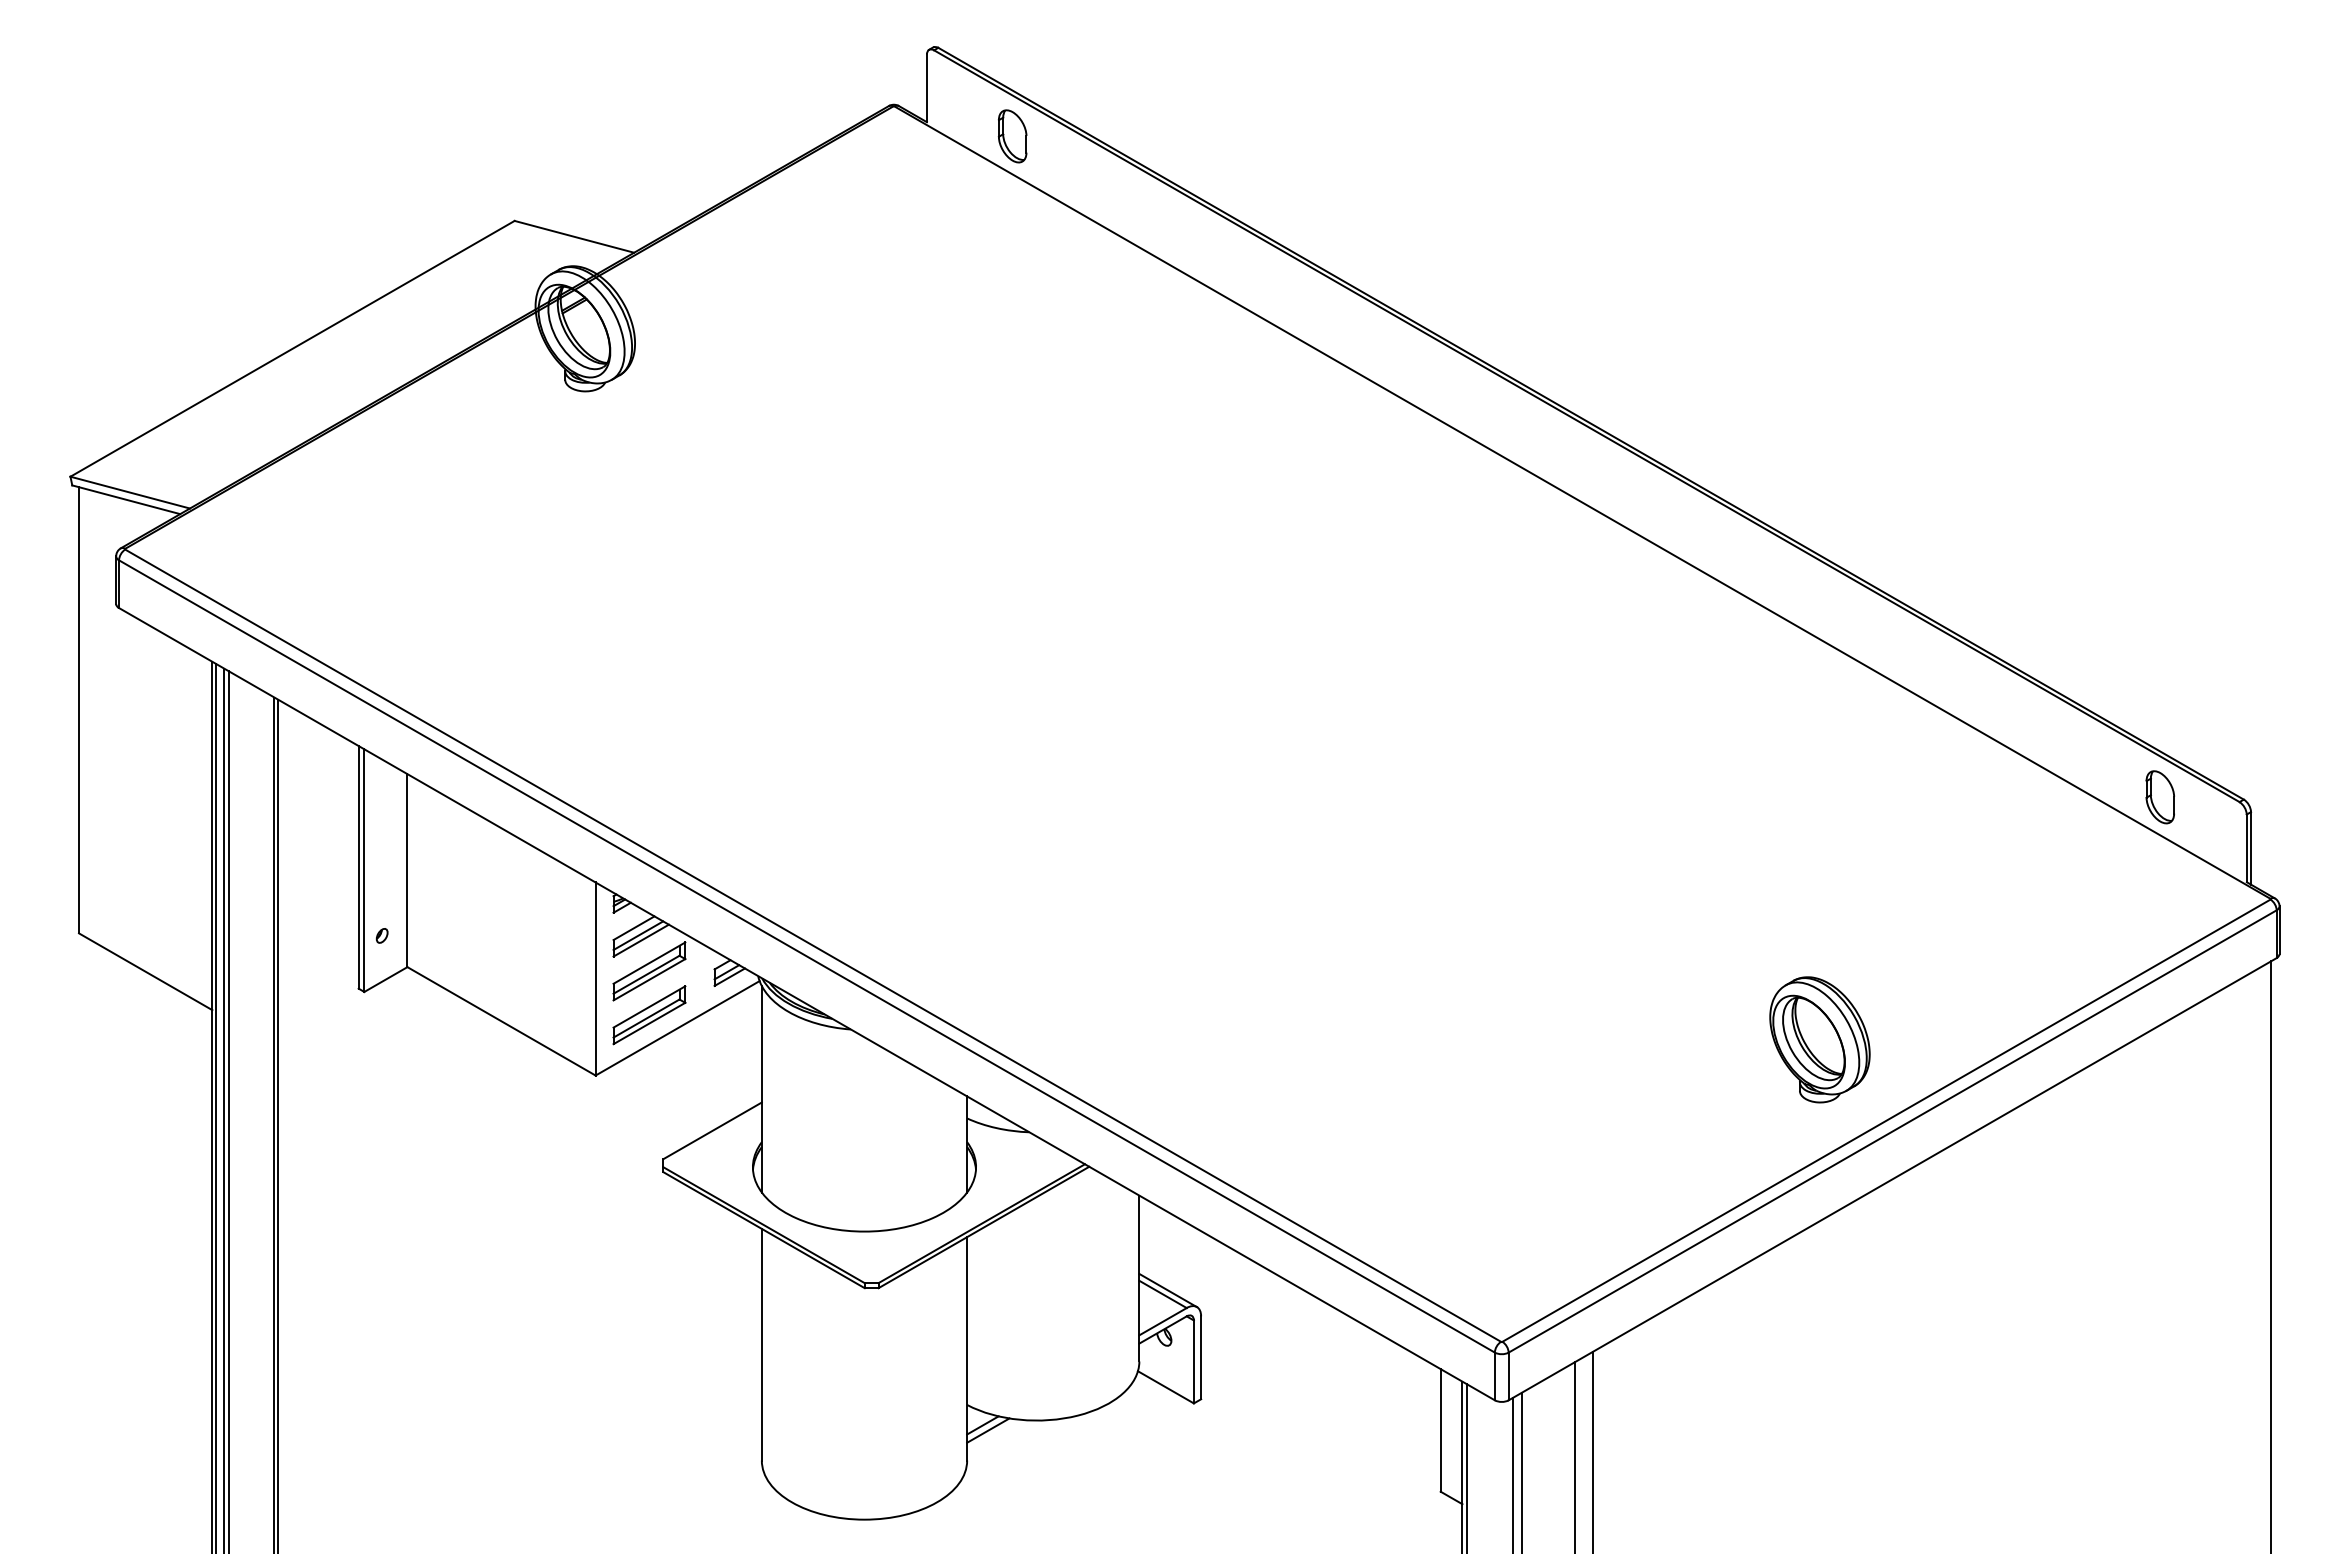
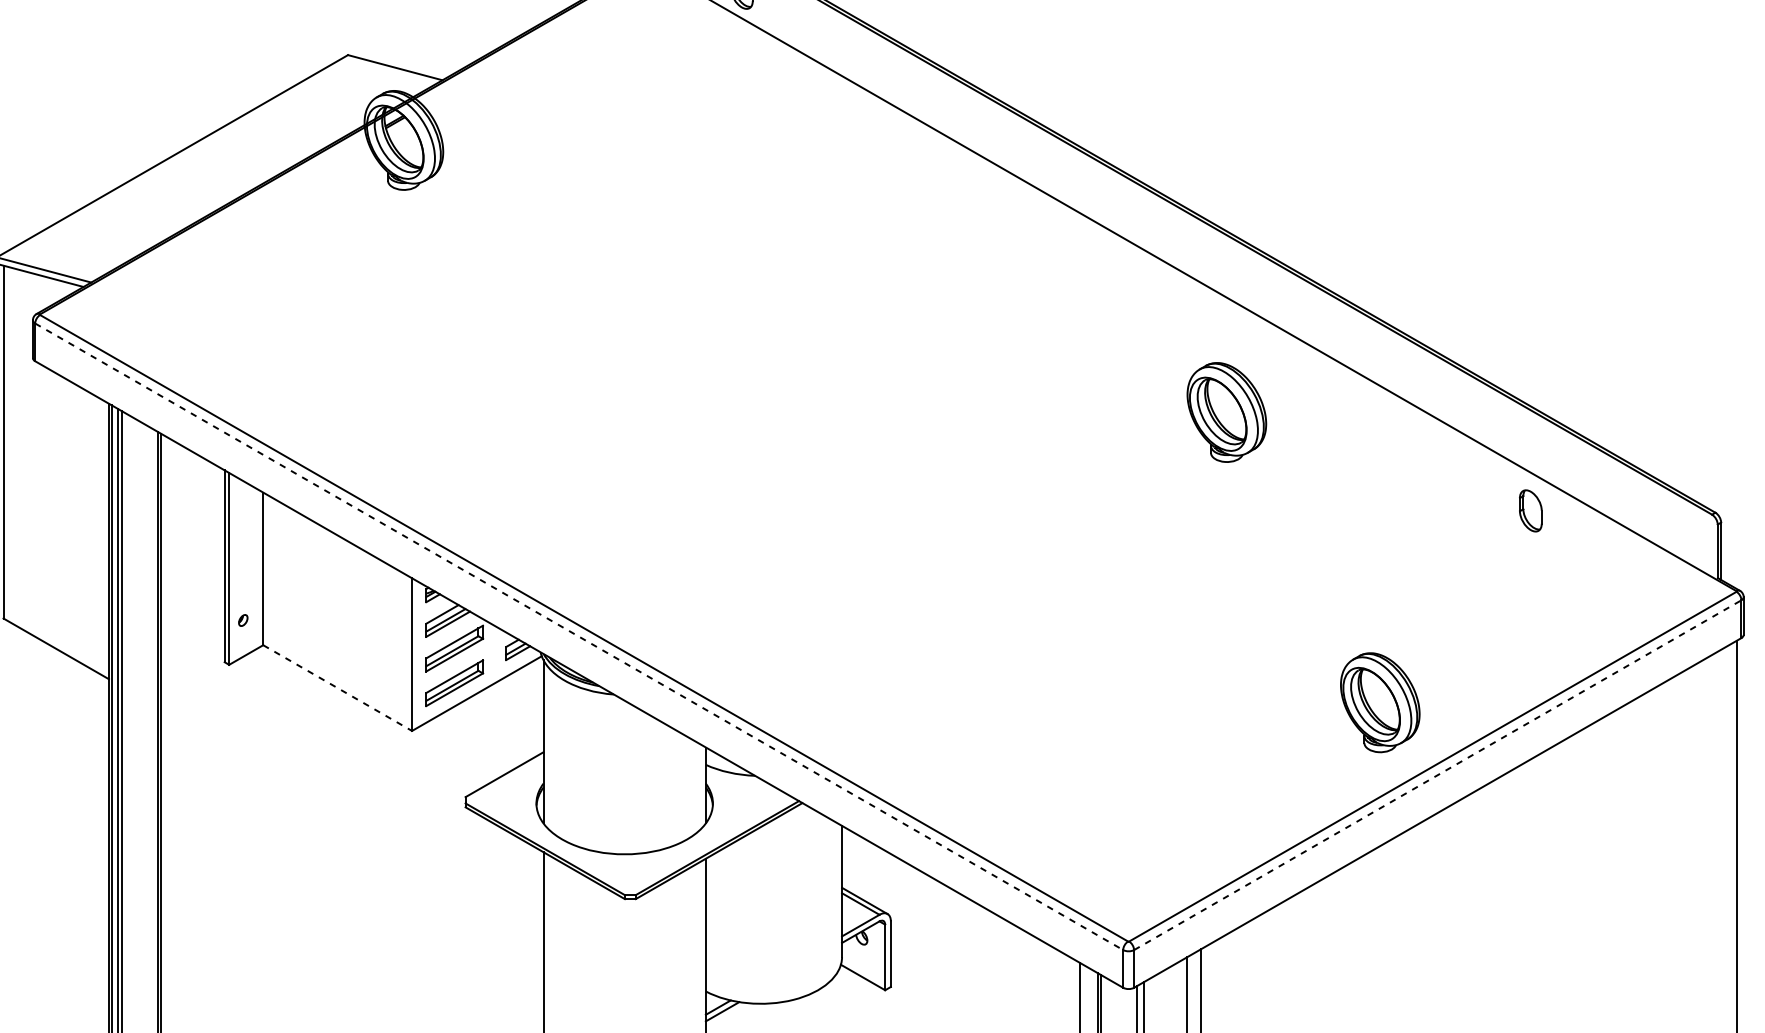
part: (1625, 672) -> (1226, 412), added
part: (2159, 797) -> (1530, 511), moved
line: (806, 956) -> (578, 636), solid -> dashed
line: (501, 1021) -> (337, 688), solid -> dashed
line: (1893, 1131) -> (1438, 775), solid -> dashed

